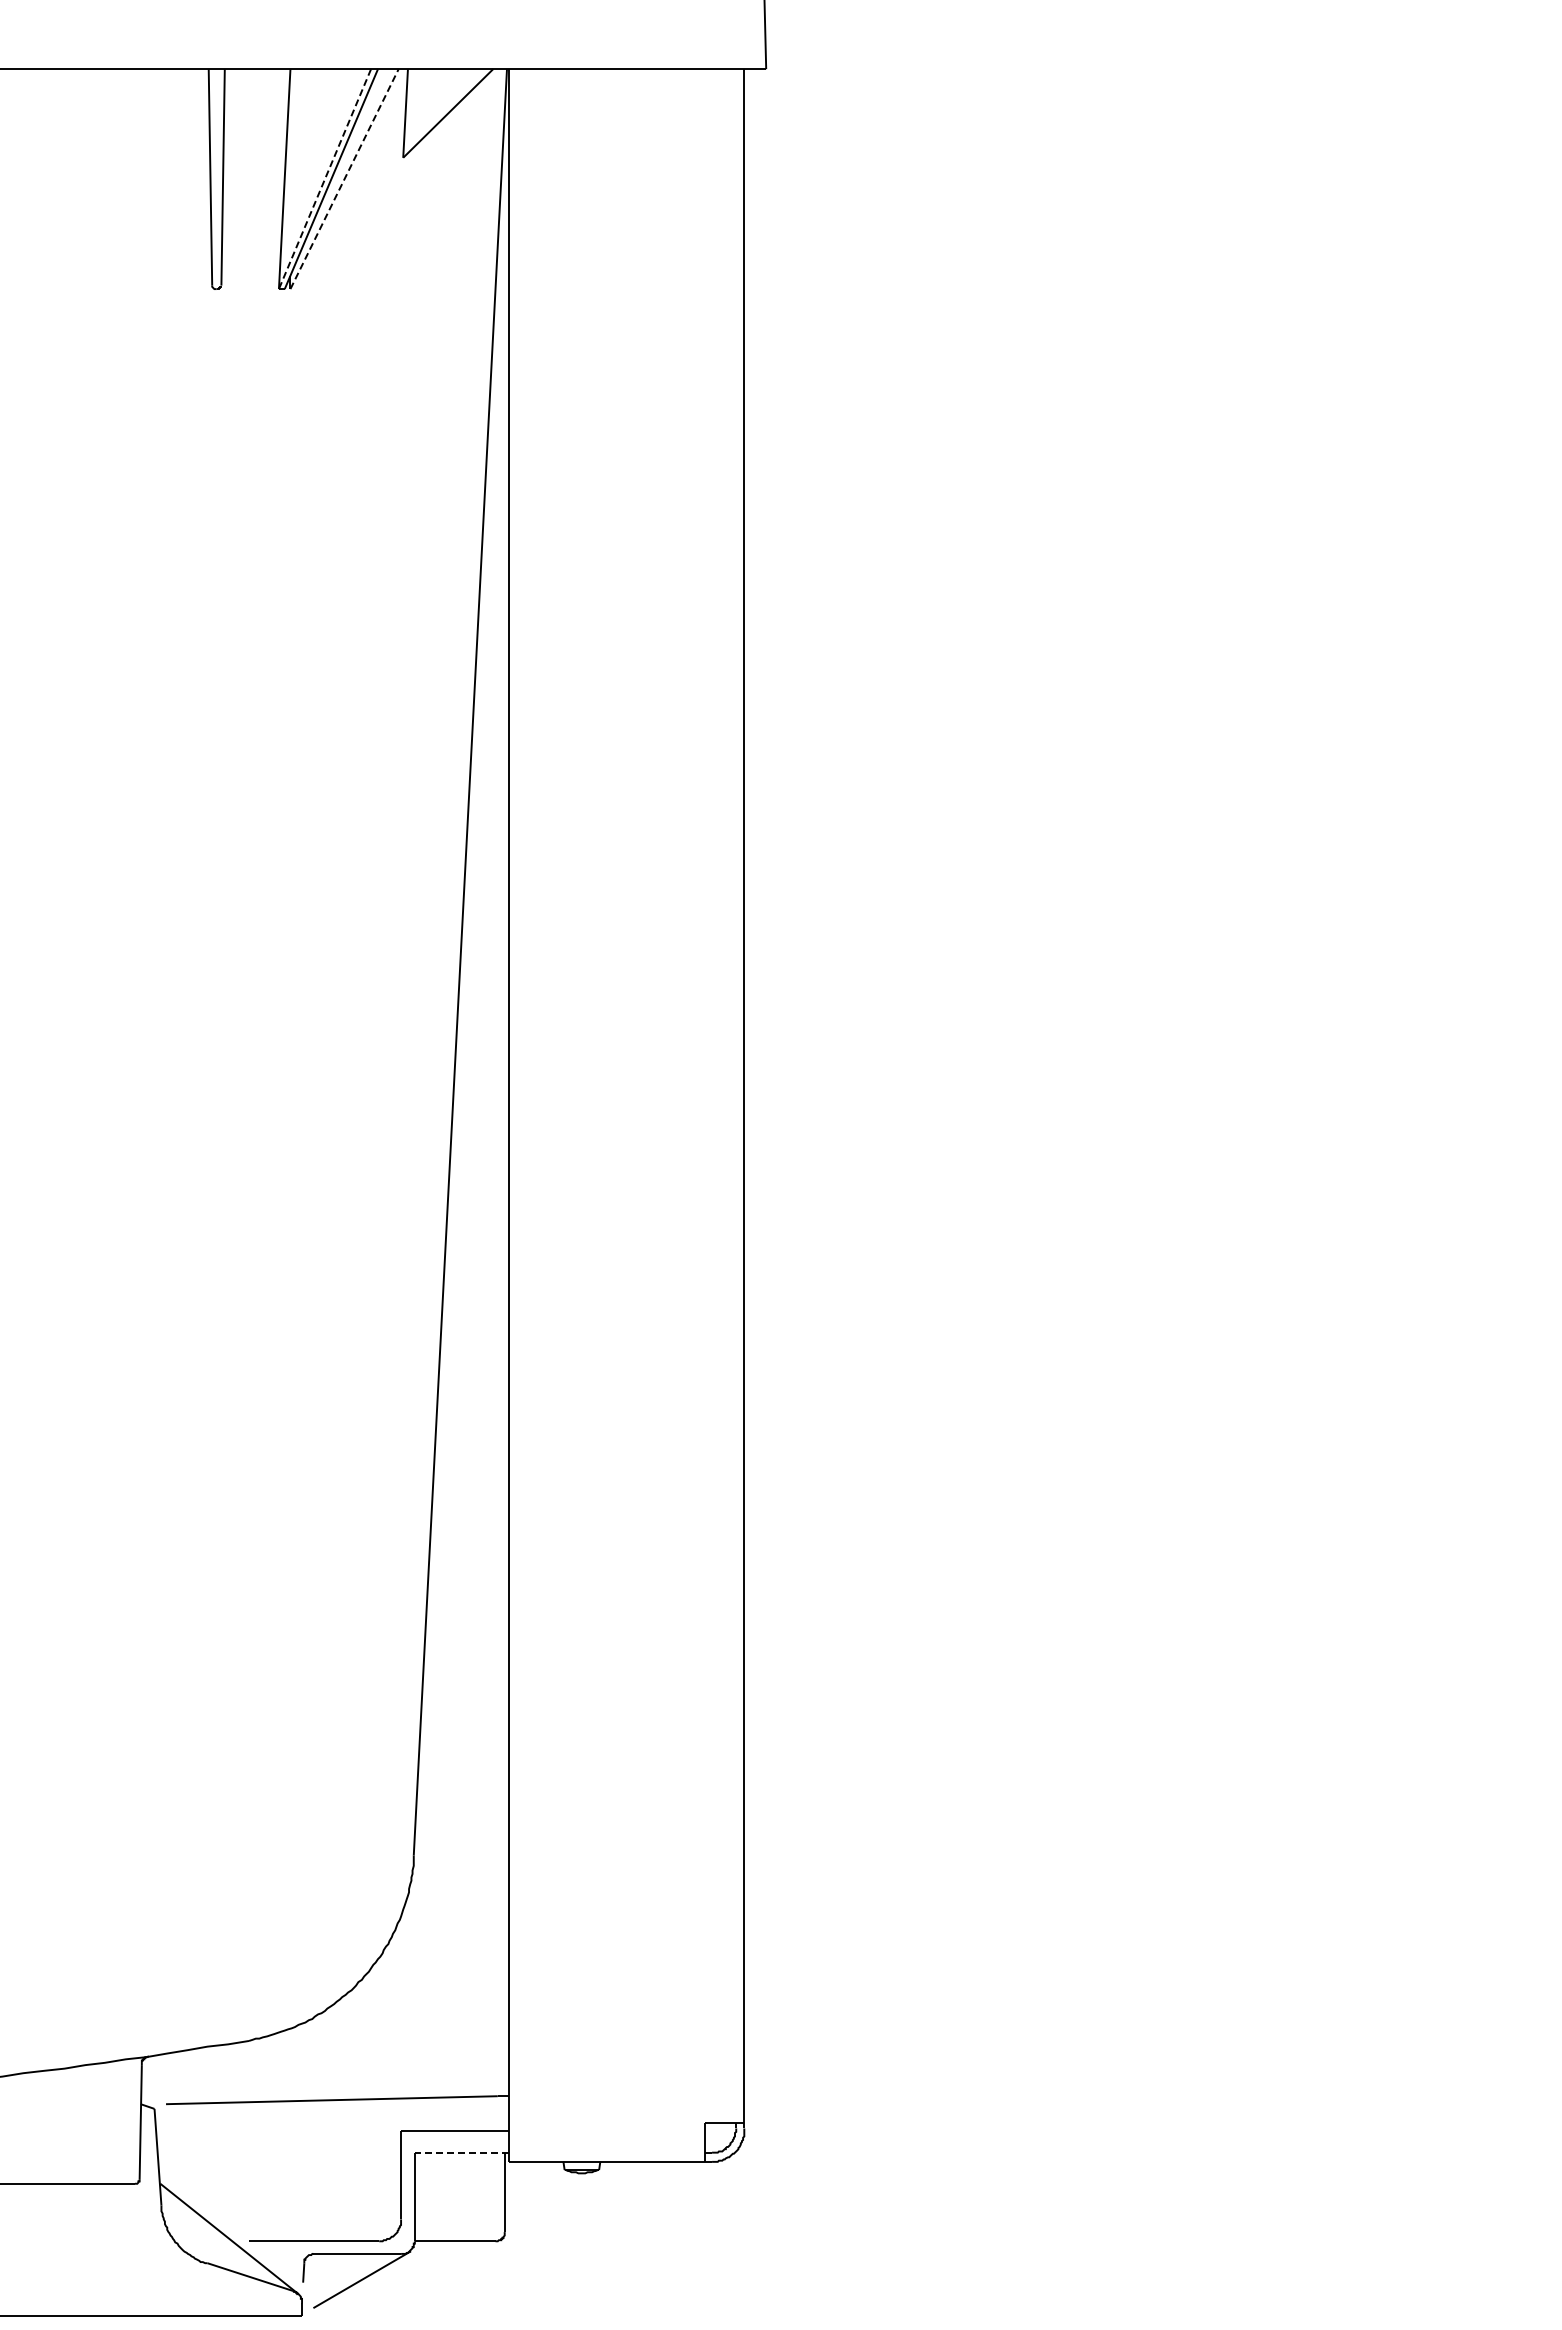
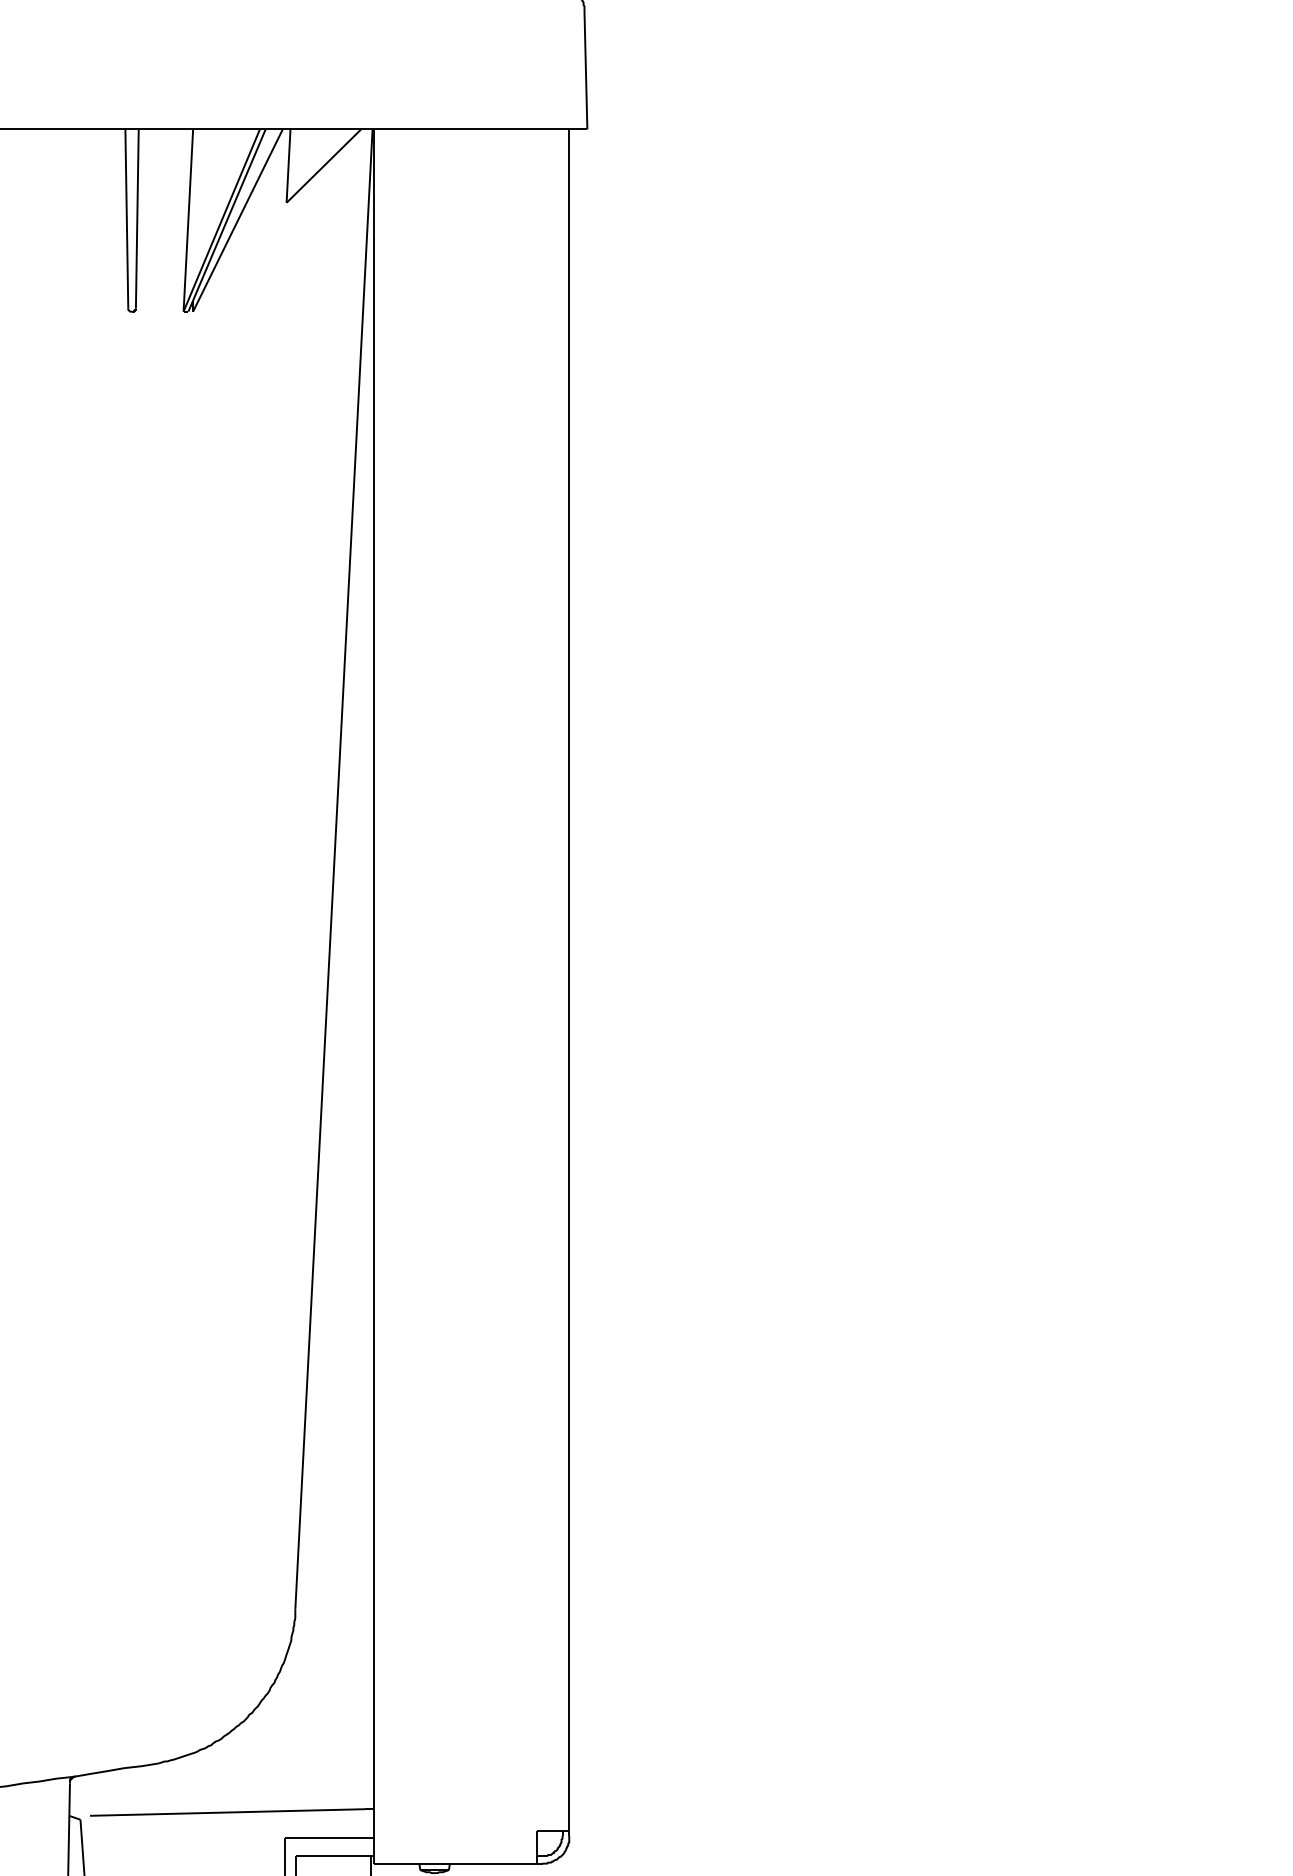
line: (324, 179) -> (221, 220), dashed -> solid
line: (344, 179) -> (237, 220), dashed -> solid
line: (461, 2152) -> (334, 1855), dashed -> solid

